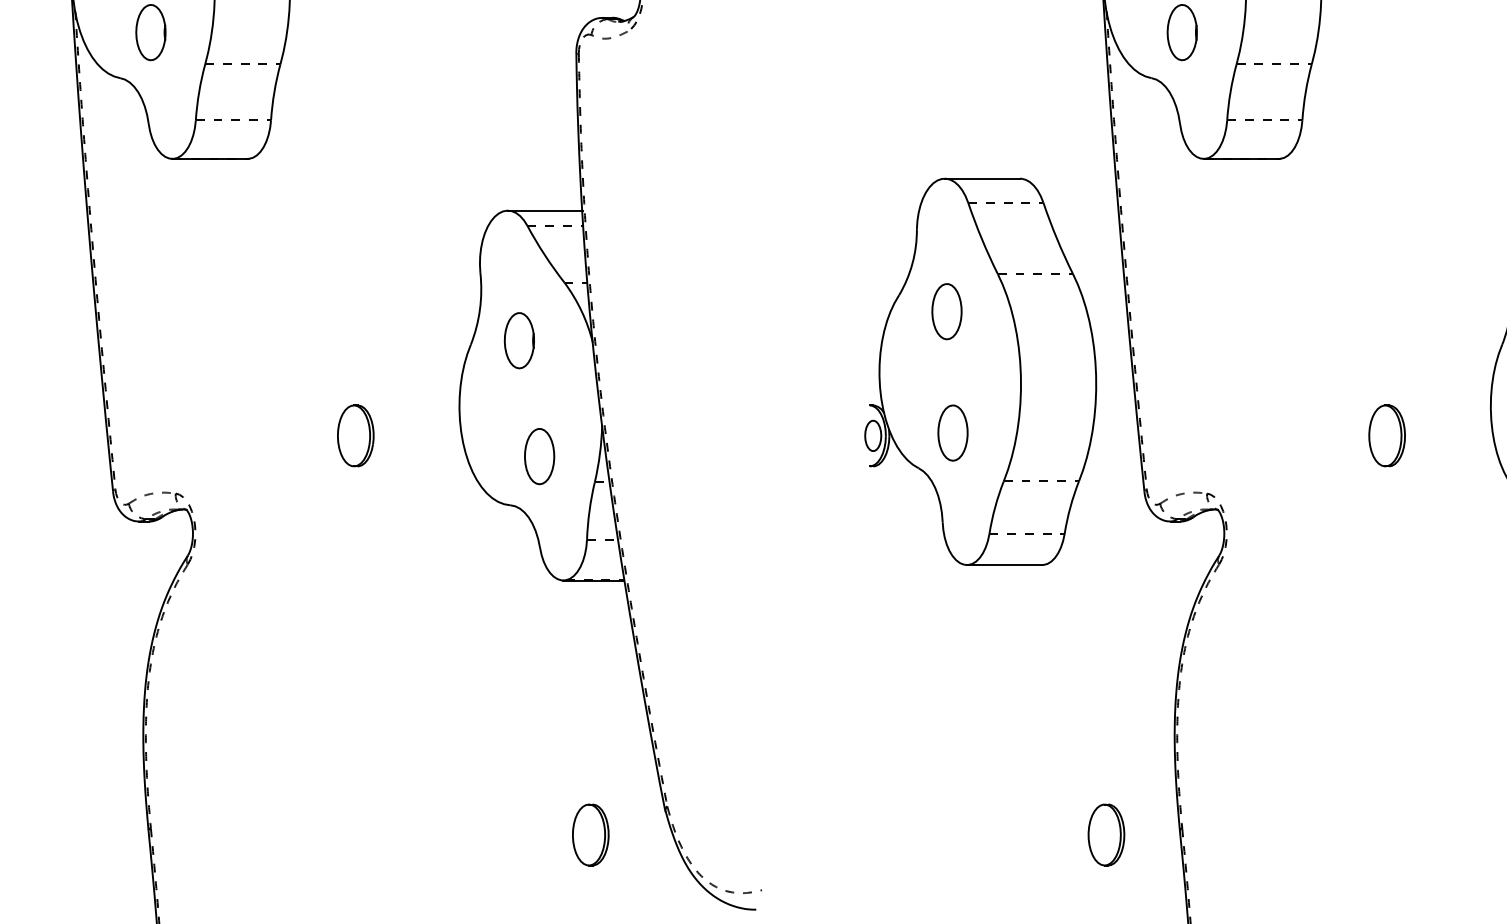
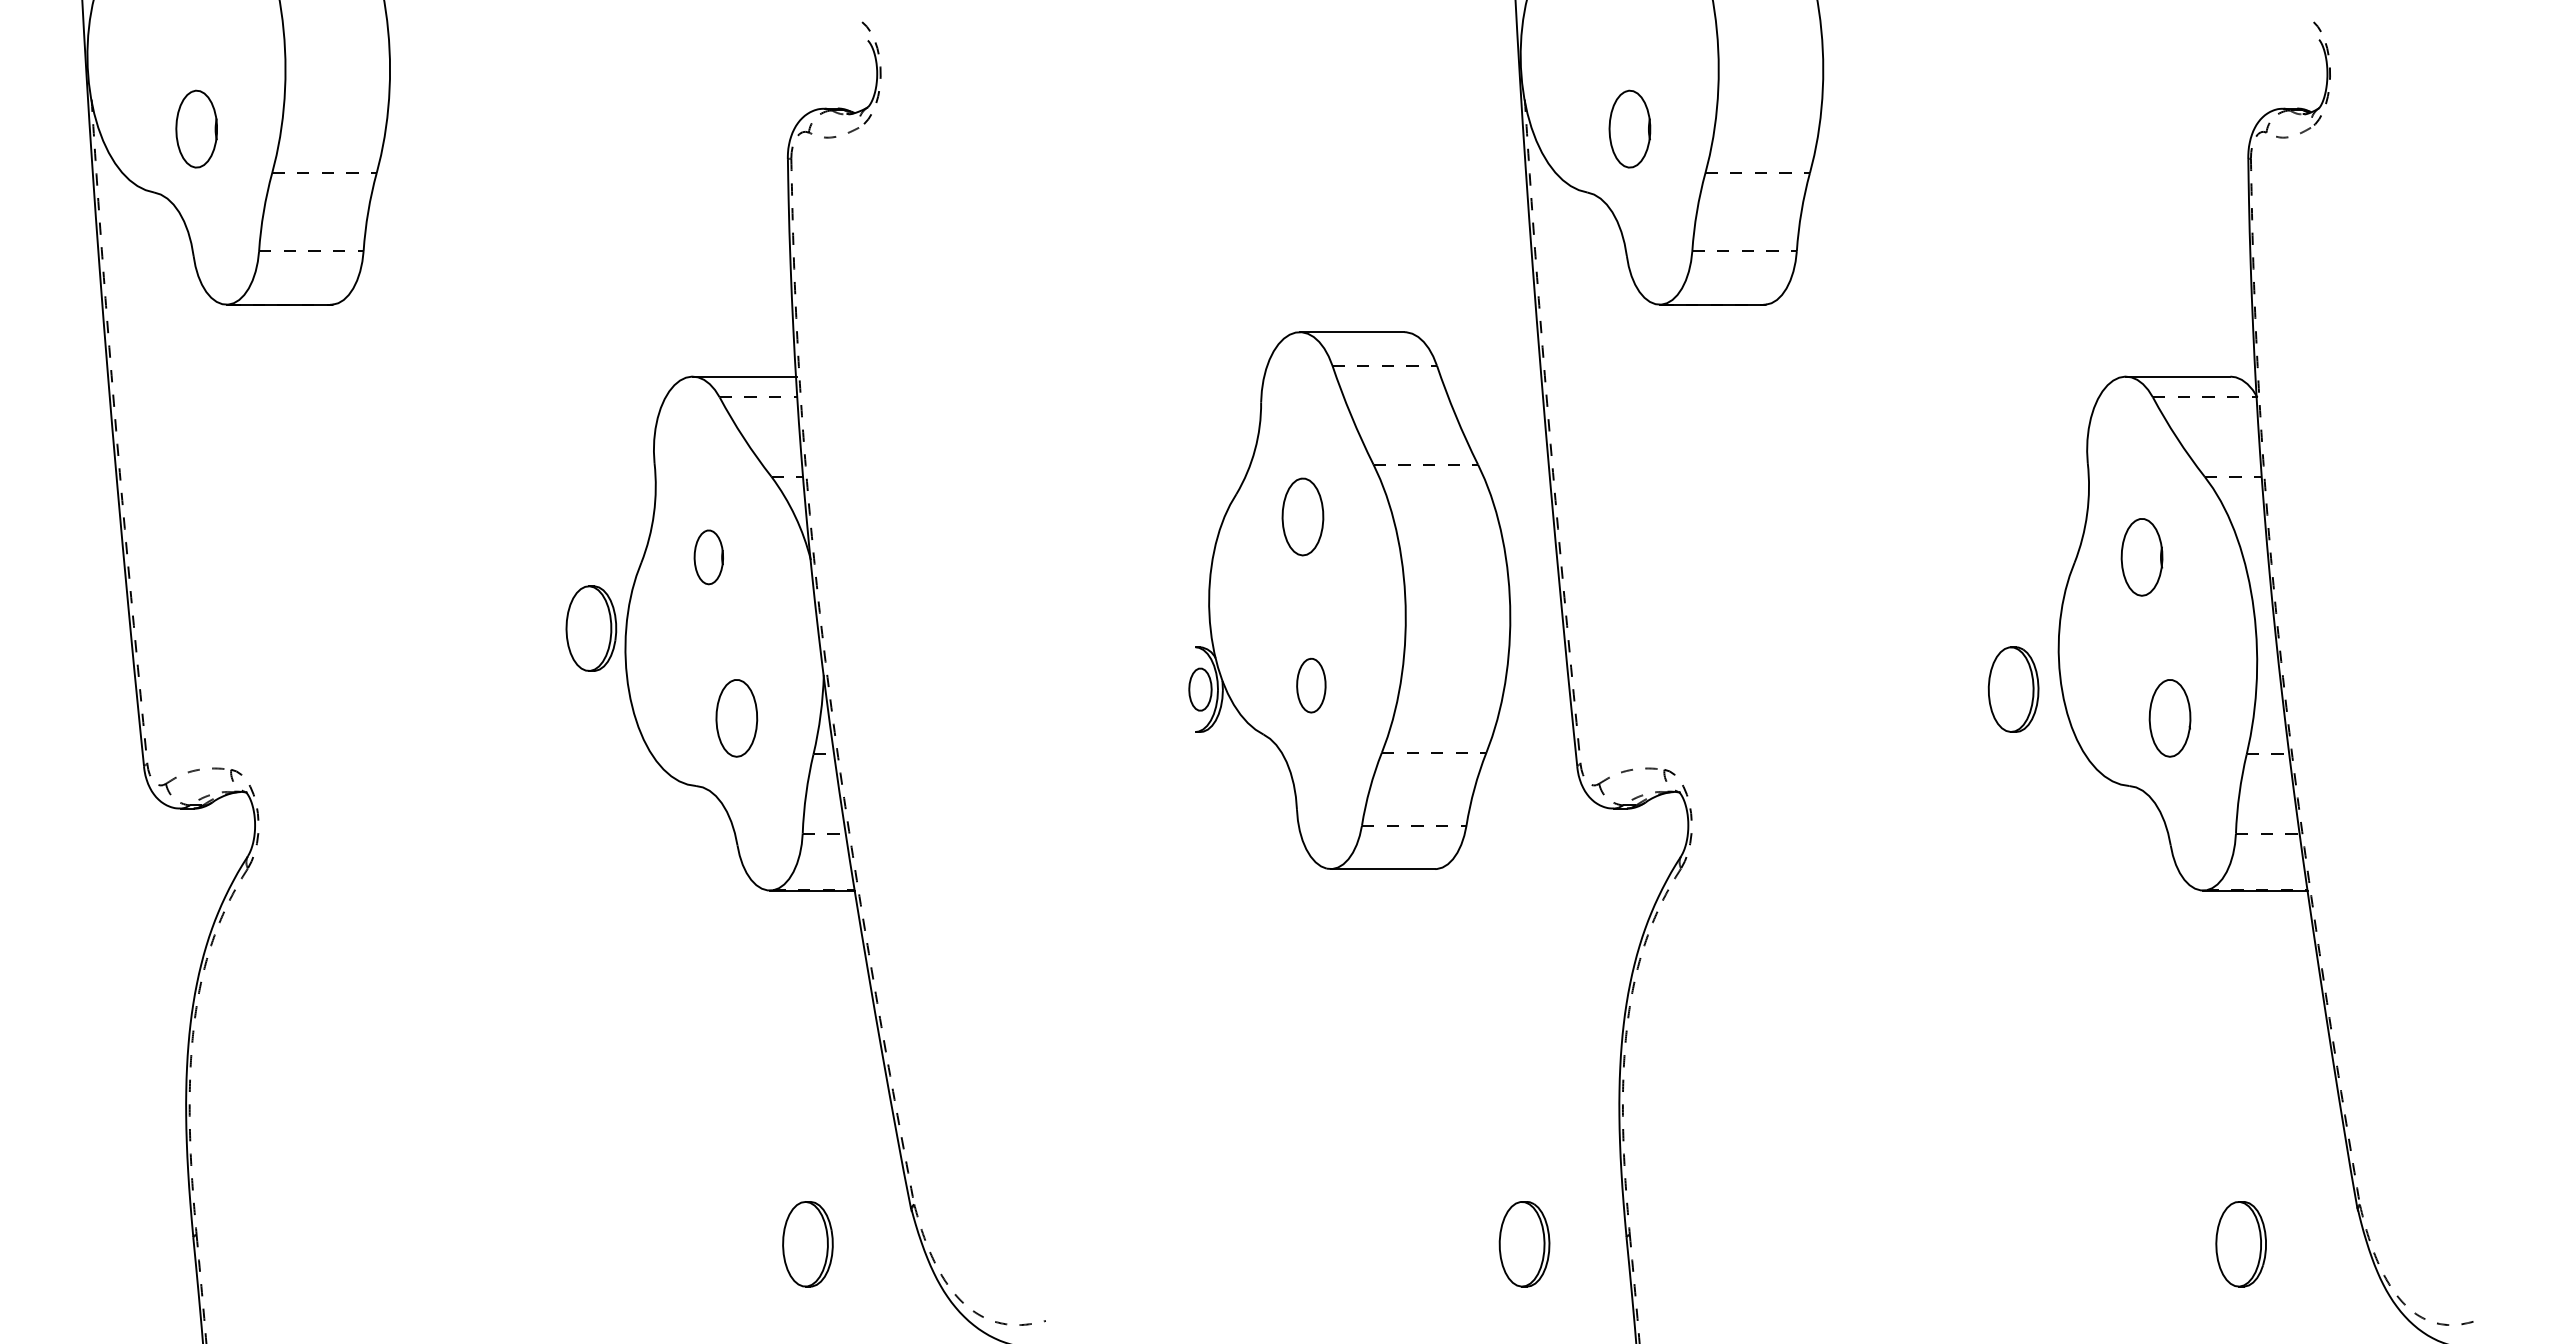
part: (519, 340) -> (708, 557), size x0.7
part: (953, 432) -> (1311, 685), size x0.7
part: (355, 435) -> (591, 628), moved
part: (1387, 435) -> (2013, 689), moved

